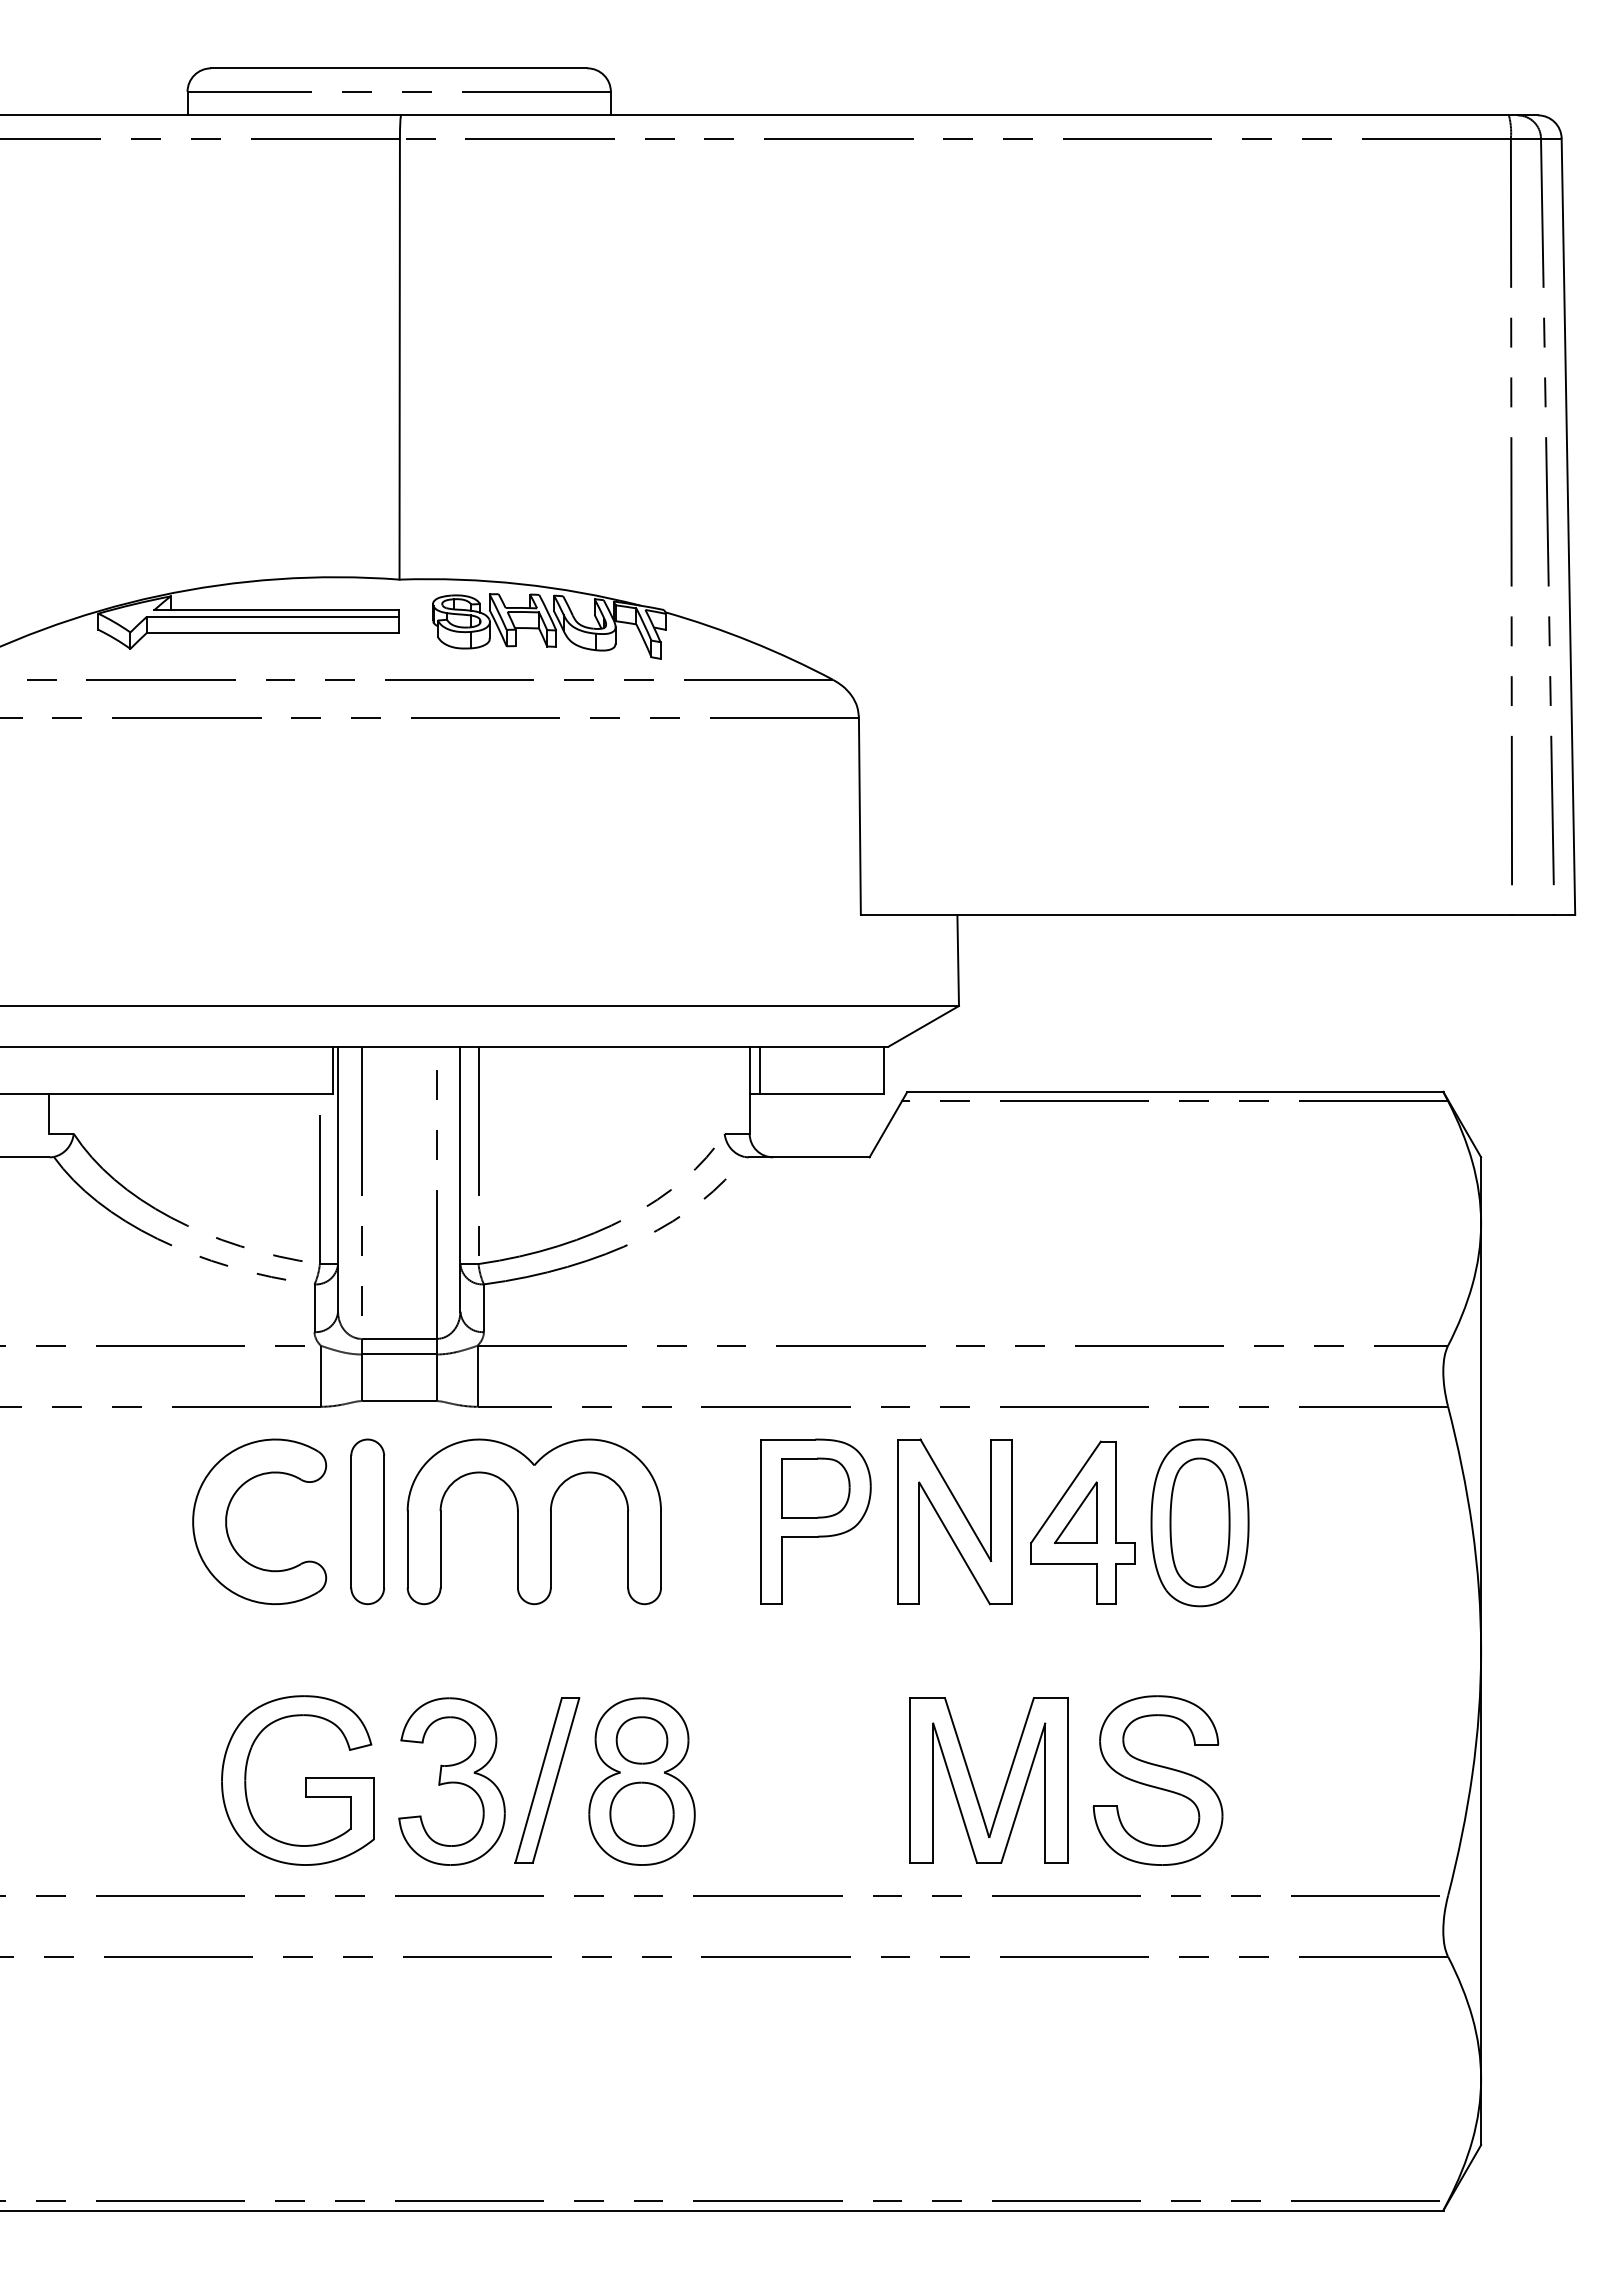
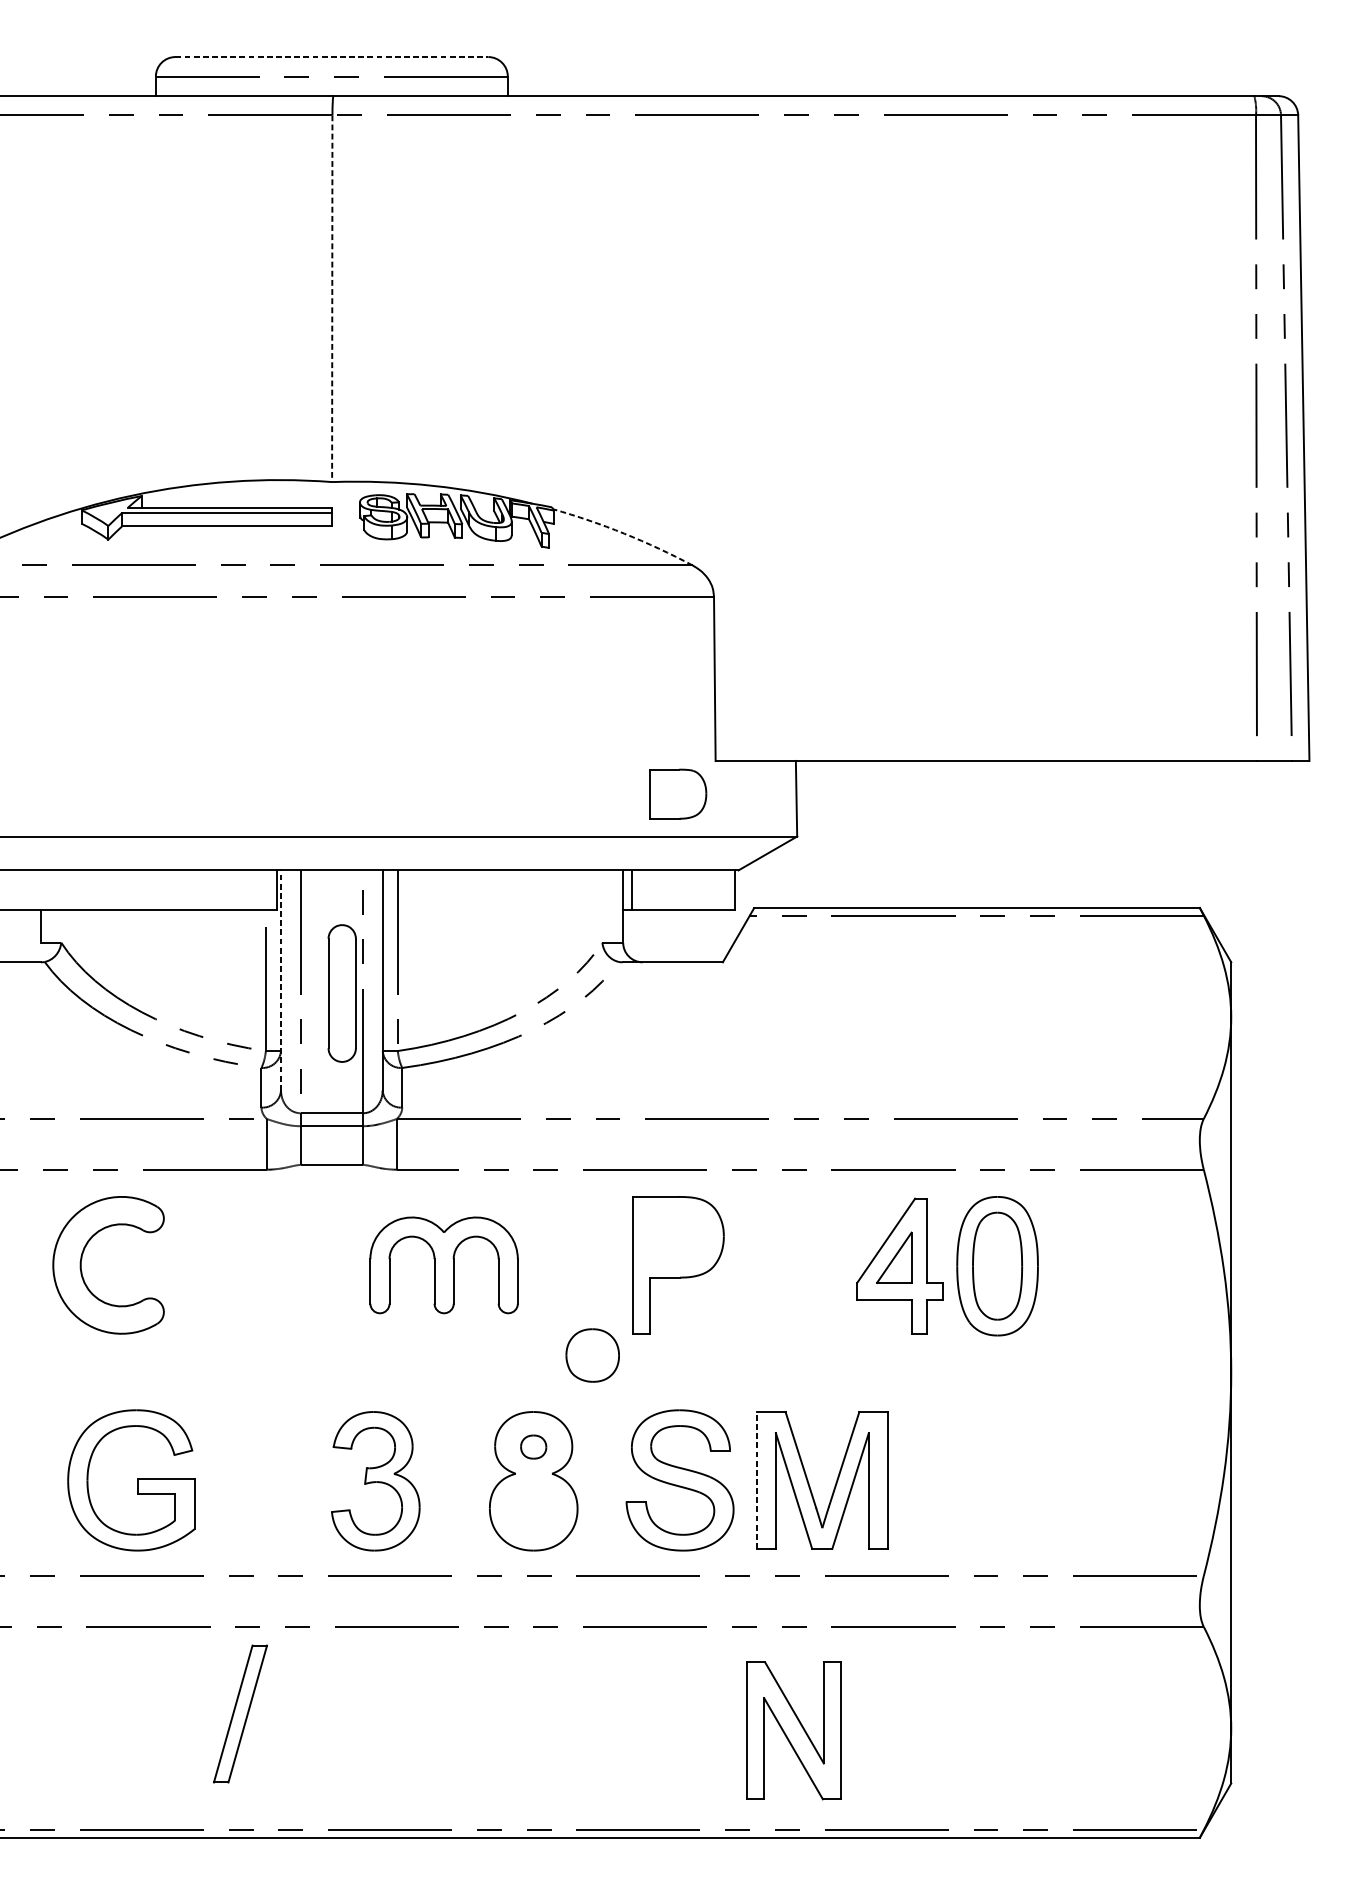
line: (399, 68) -> (332, 57), solid -> dashed
line: (399, 359) -> (332, 299), solid -> dashed
arc: (751, 641) -> (624, 533), solid -> dashed
line: (338, 1178) -> (281, 979), solid -> dashed
part: (815, 1487) -> (677, 793), moved
part: (227, 1521) -> (81, 1265), moved
part: (367, 1521) -> (342, 993), moved
part: (533, 1521) -> (443, 1265), size x0.7
part: (954, 1521) -> (793, 1730), moved
part: (641, 1740) -> (533, 1447), size x0.6
part: (305, 1780) -> (137, 1480), moved
part: (547, 1780) -> (240, 1713), moved
line: (910, 1780) -> (756, 1480), solid -> dashed
part: (1157, 1780) -> (679, 1480), moved
part: (641, 1813) -> (592, 1354), moved

